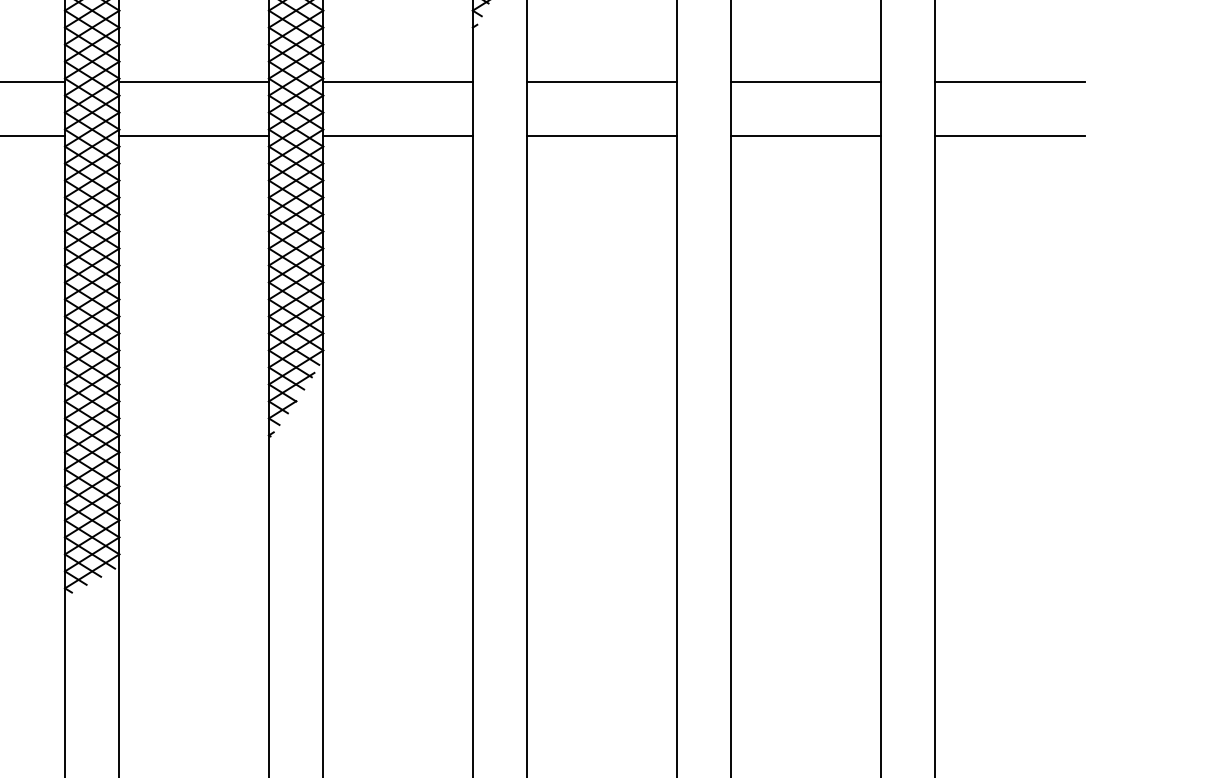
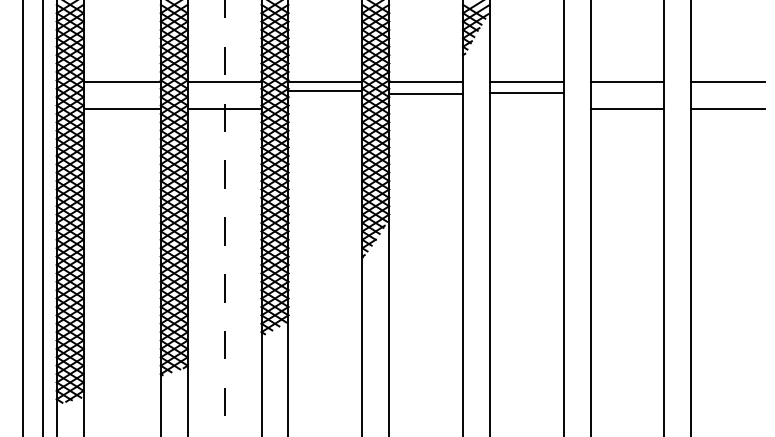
line: (194, 135) -> (325, 90), moved
line: (398, 135) -> (426, 93), moved
line: (601, 135) -> (526, 92), moved

